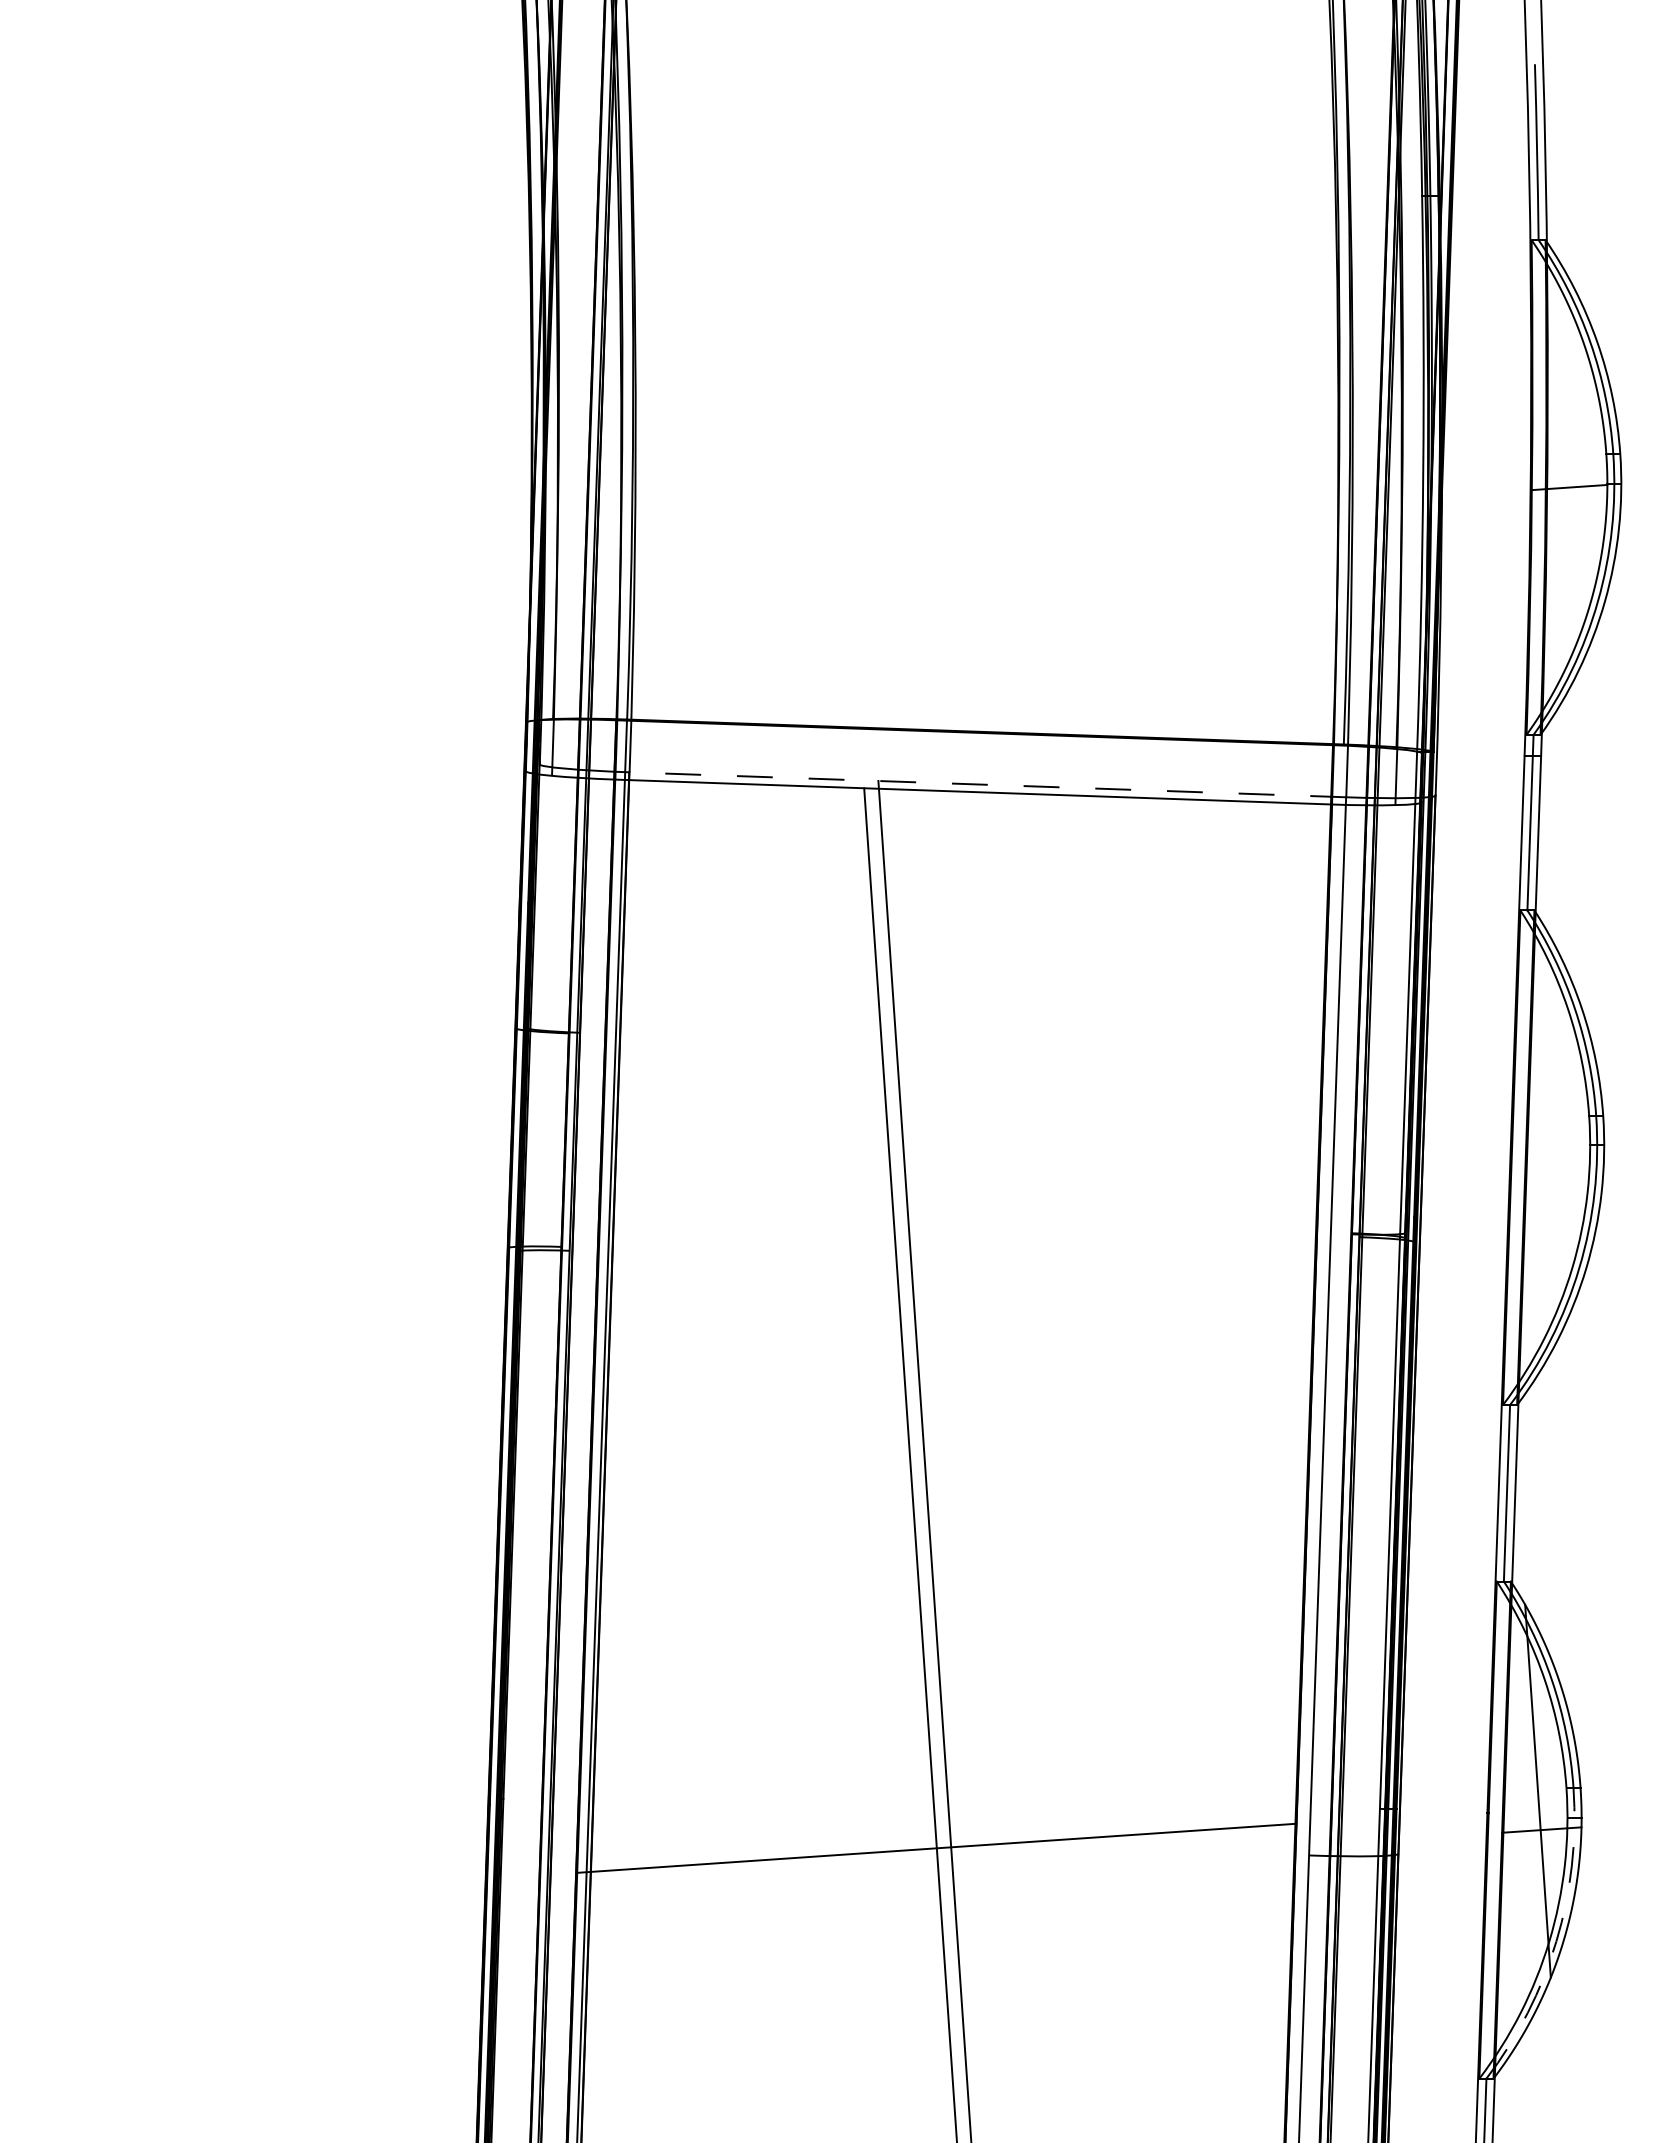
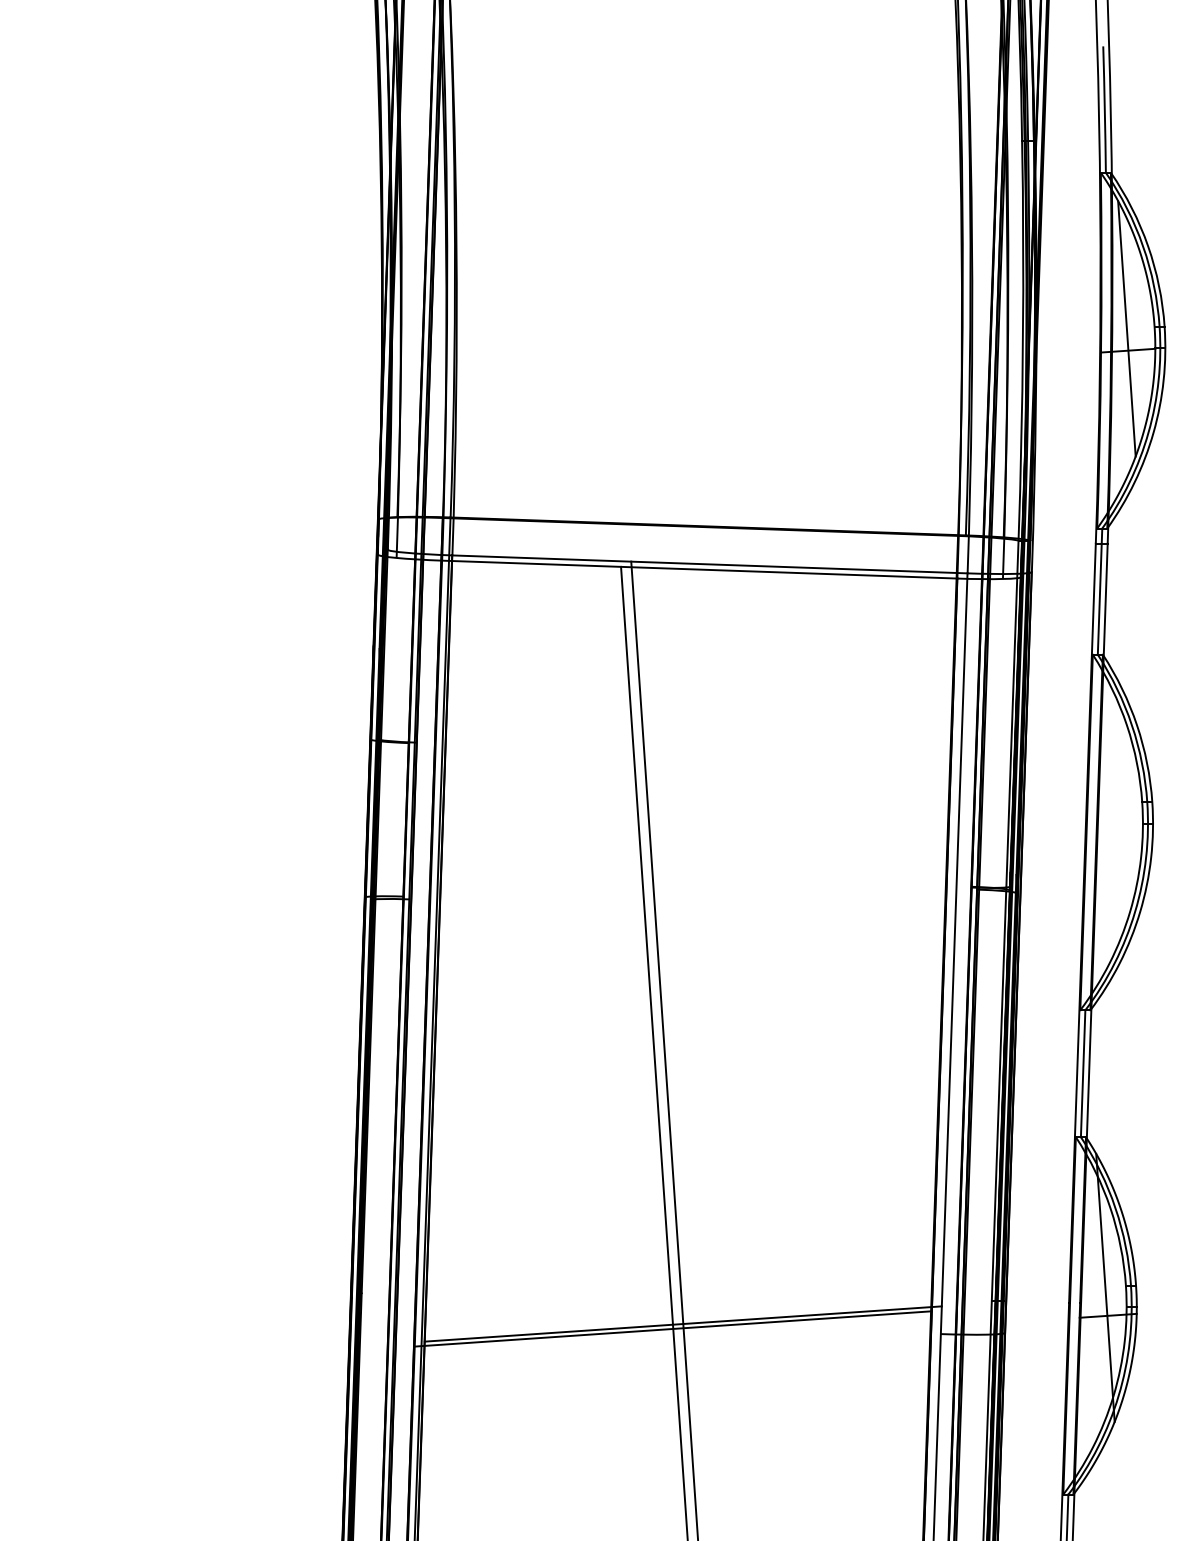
line: (1567, 456) -> (1126, 328), added
line: (987, 784) -> (709, 564), dashed -> solid
line: (950, 1840) -> (683, 1323), added
arc: (1556, 1941) -> (1118, 1395), dashed -> solid

